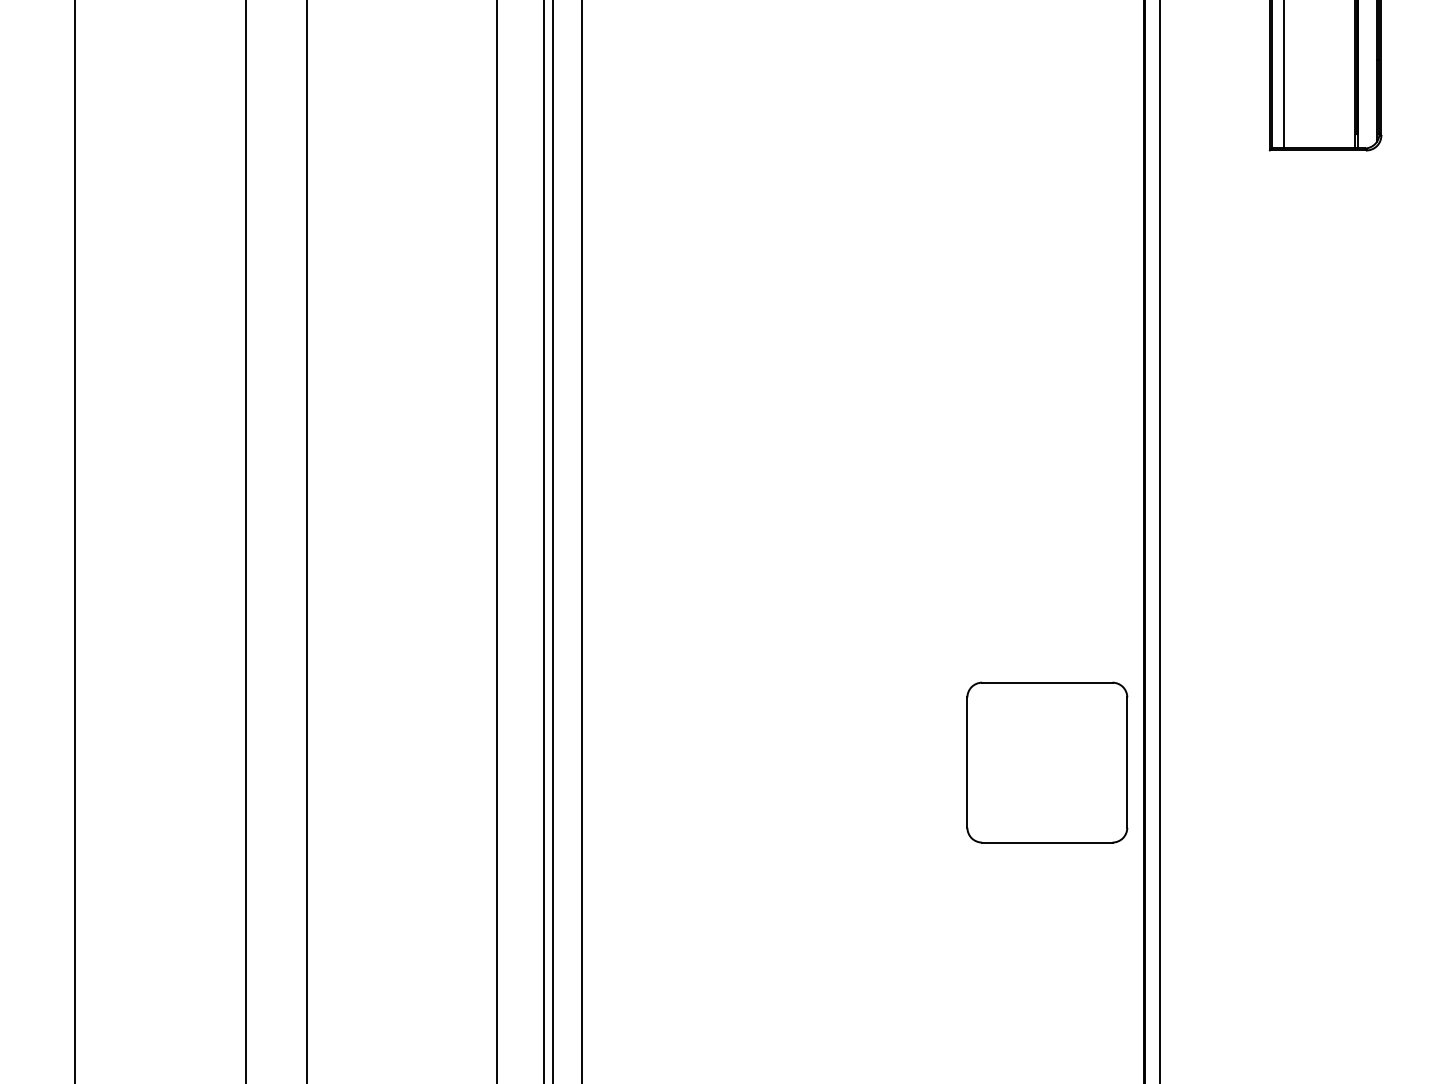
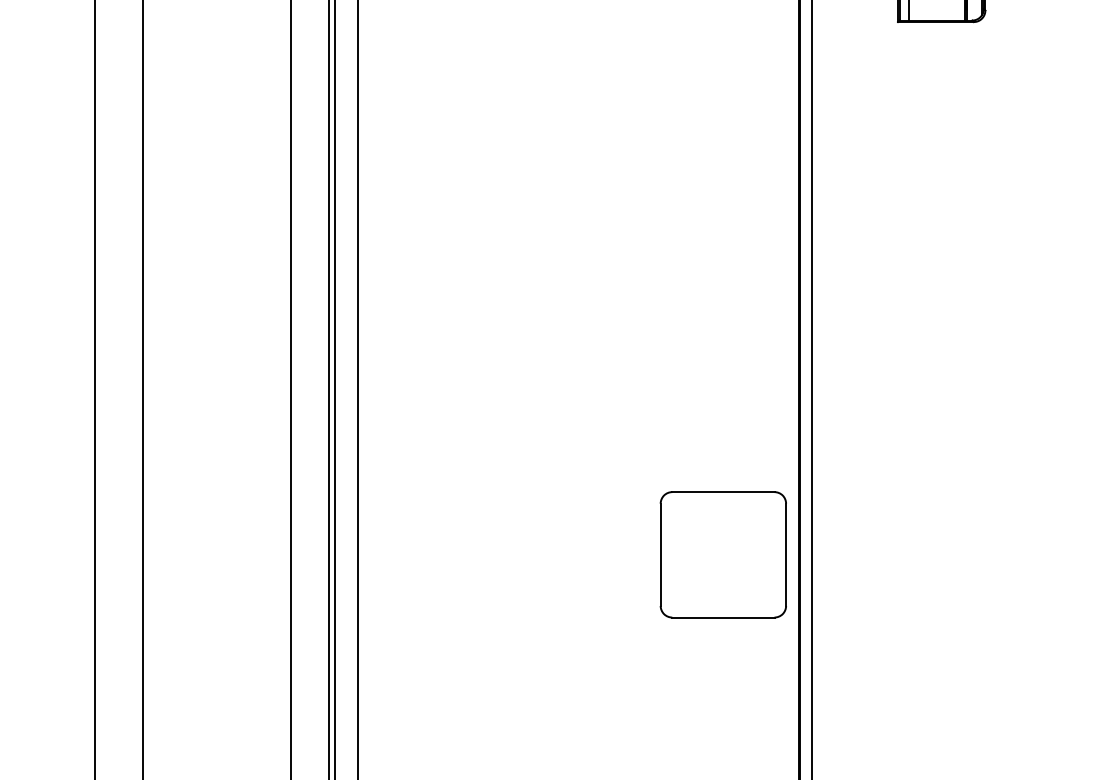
part: (1047, 762) -> (723, 554), moved

